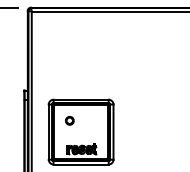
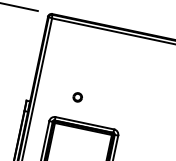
part: (69, 120) -> (77, 96), moved

